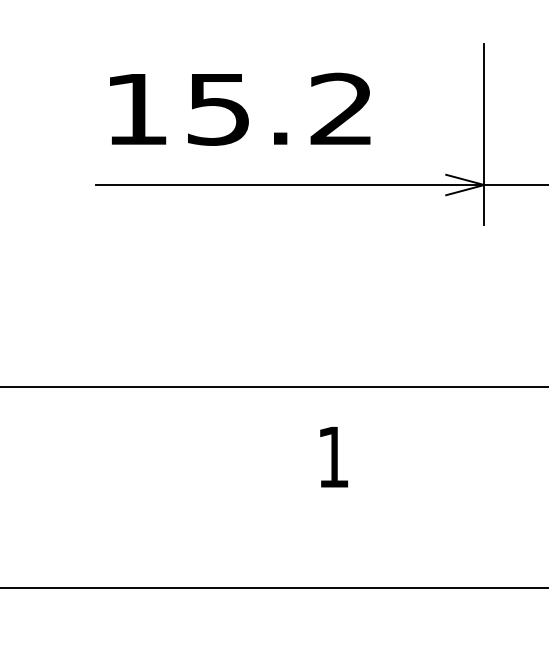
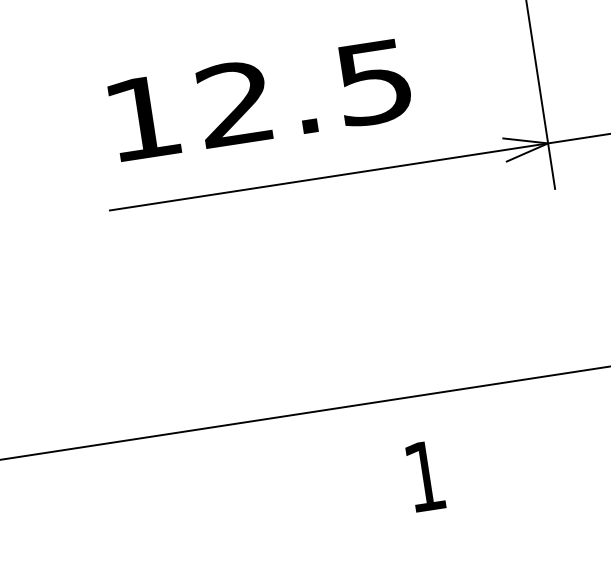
text: (279, 108) -> (303, 92), 15.2 -> 12.5

